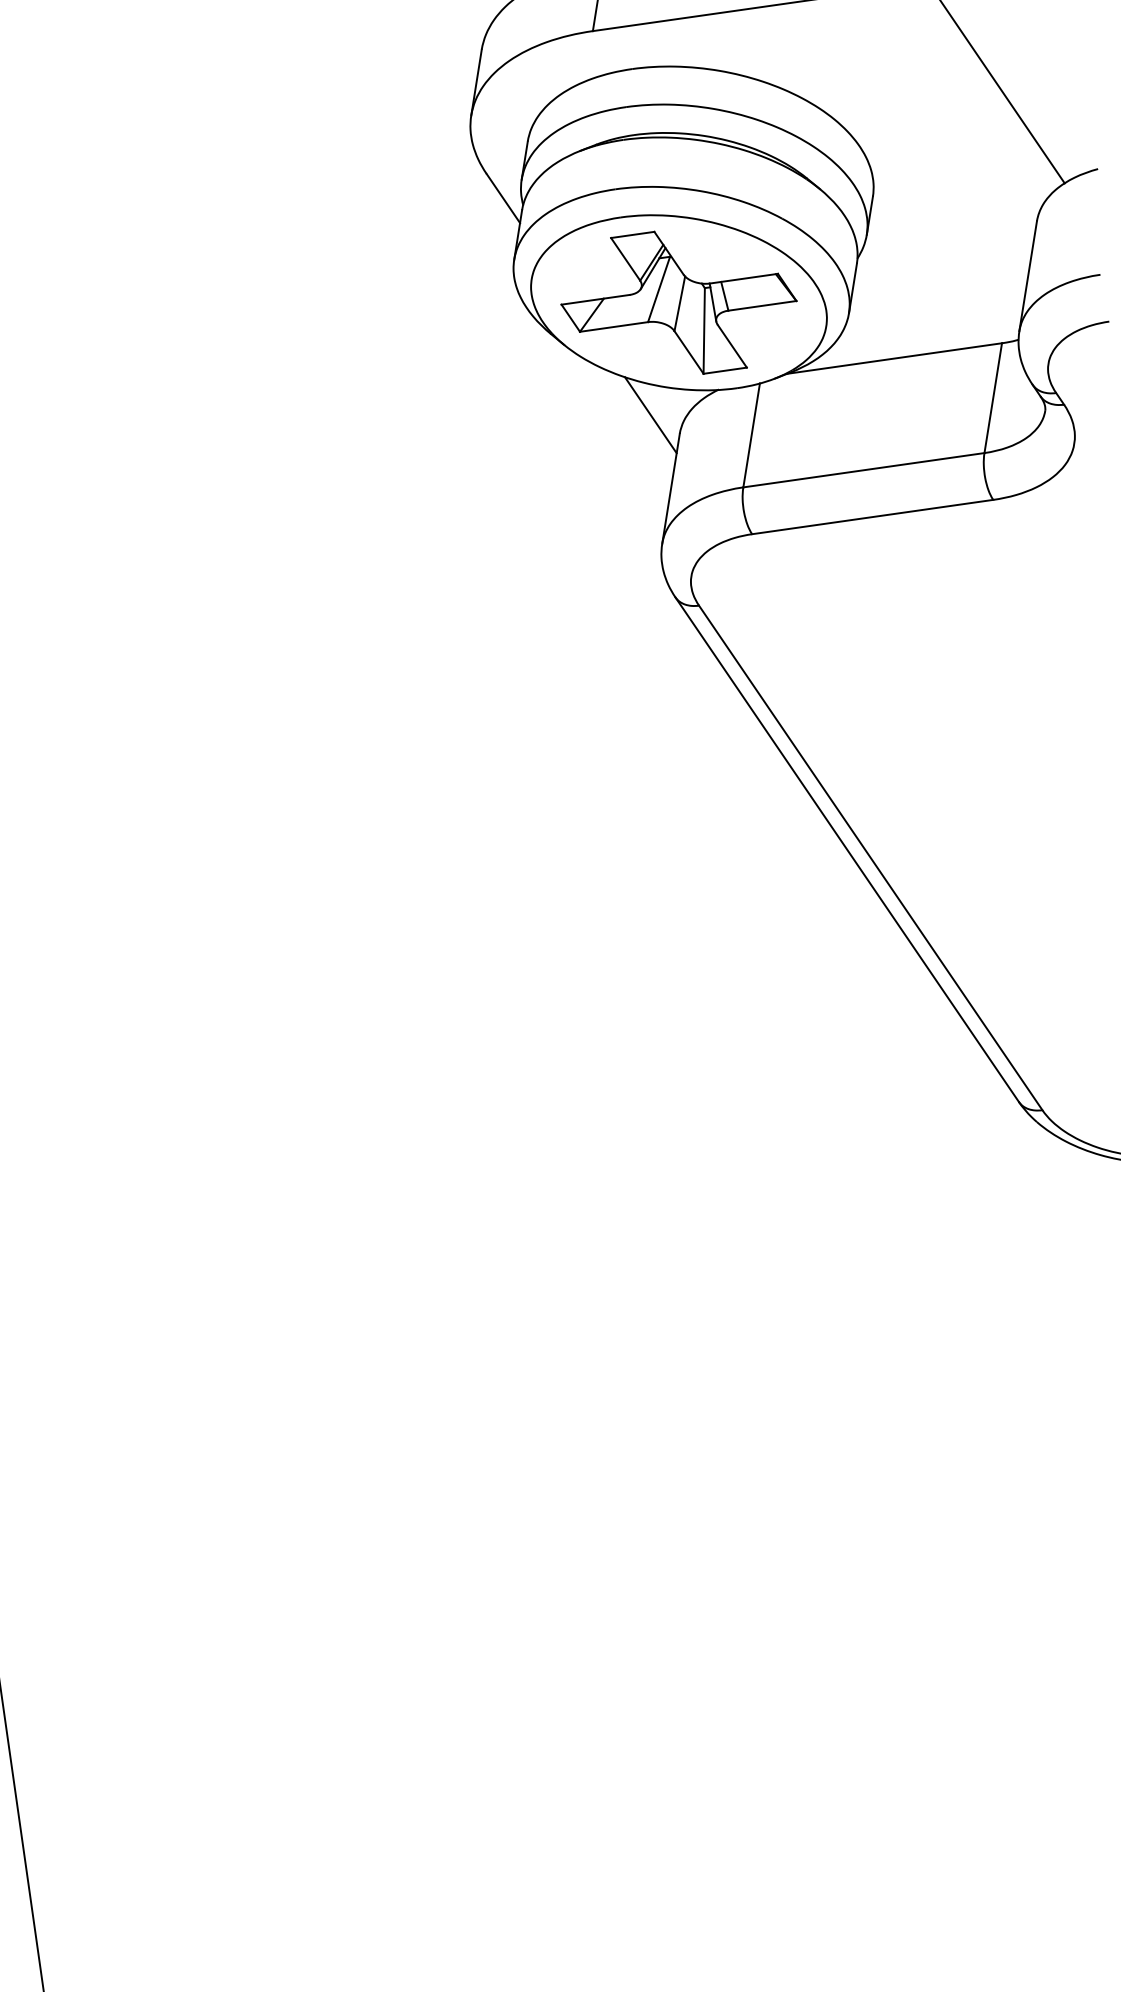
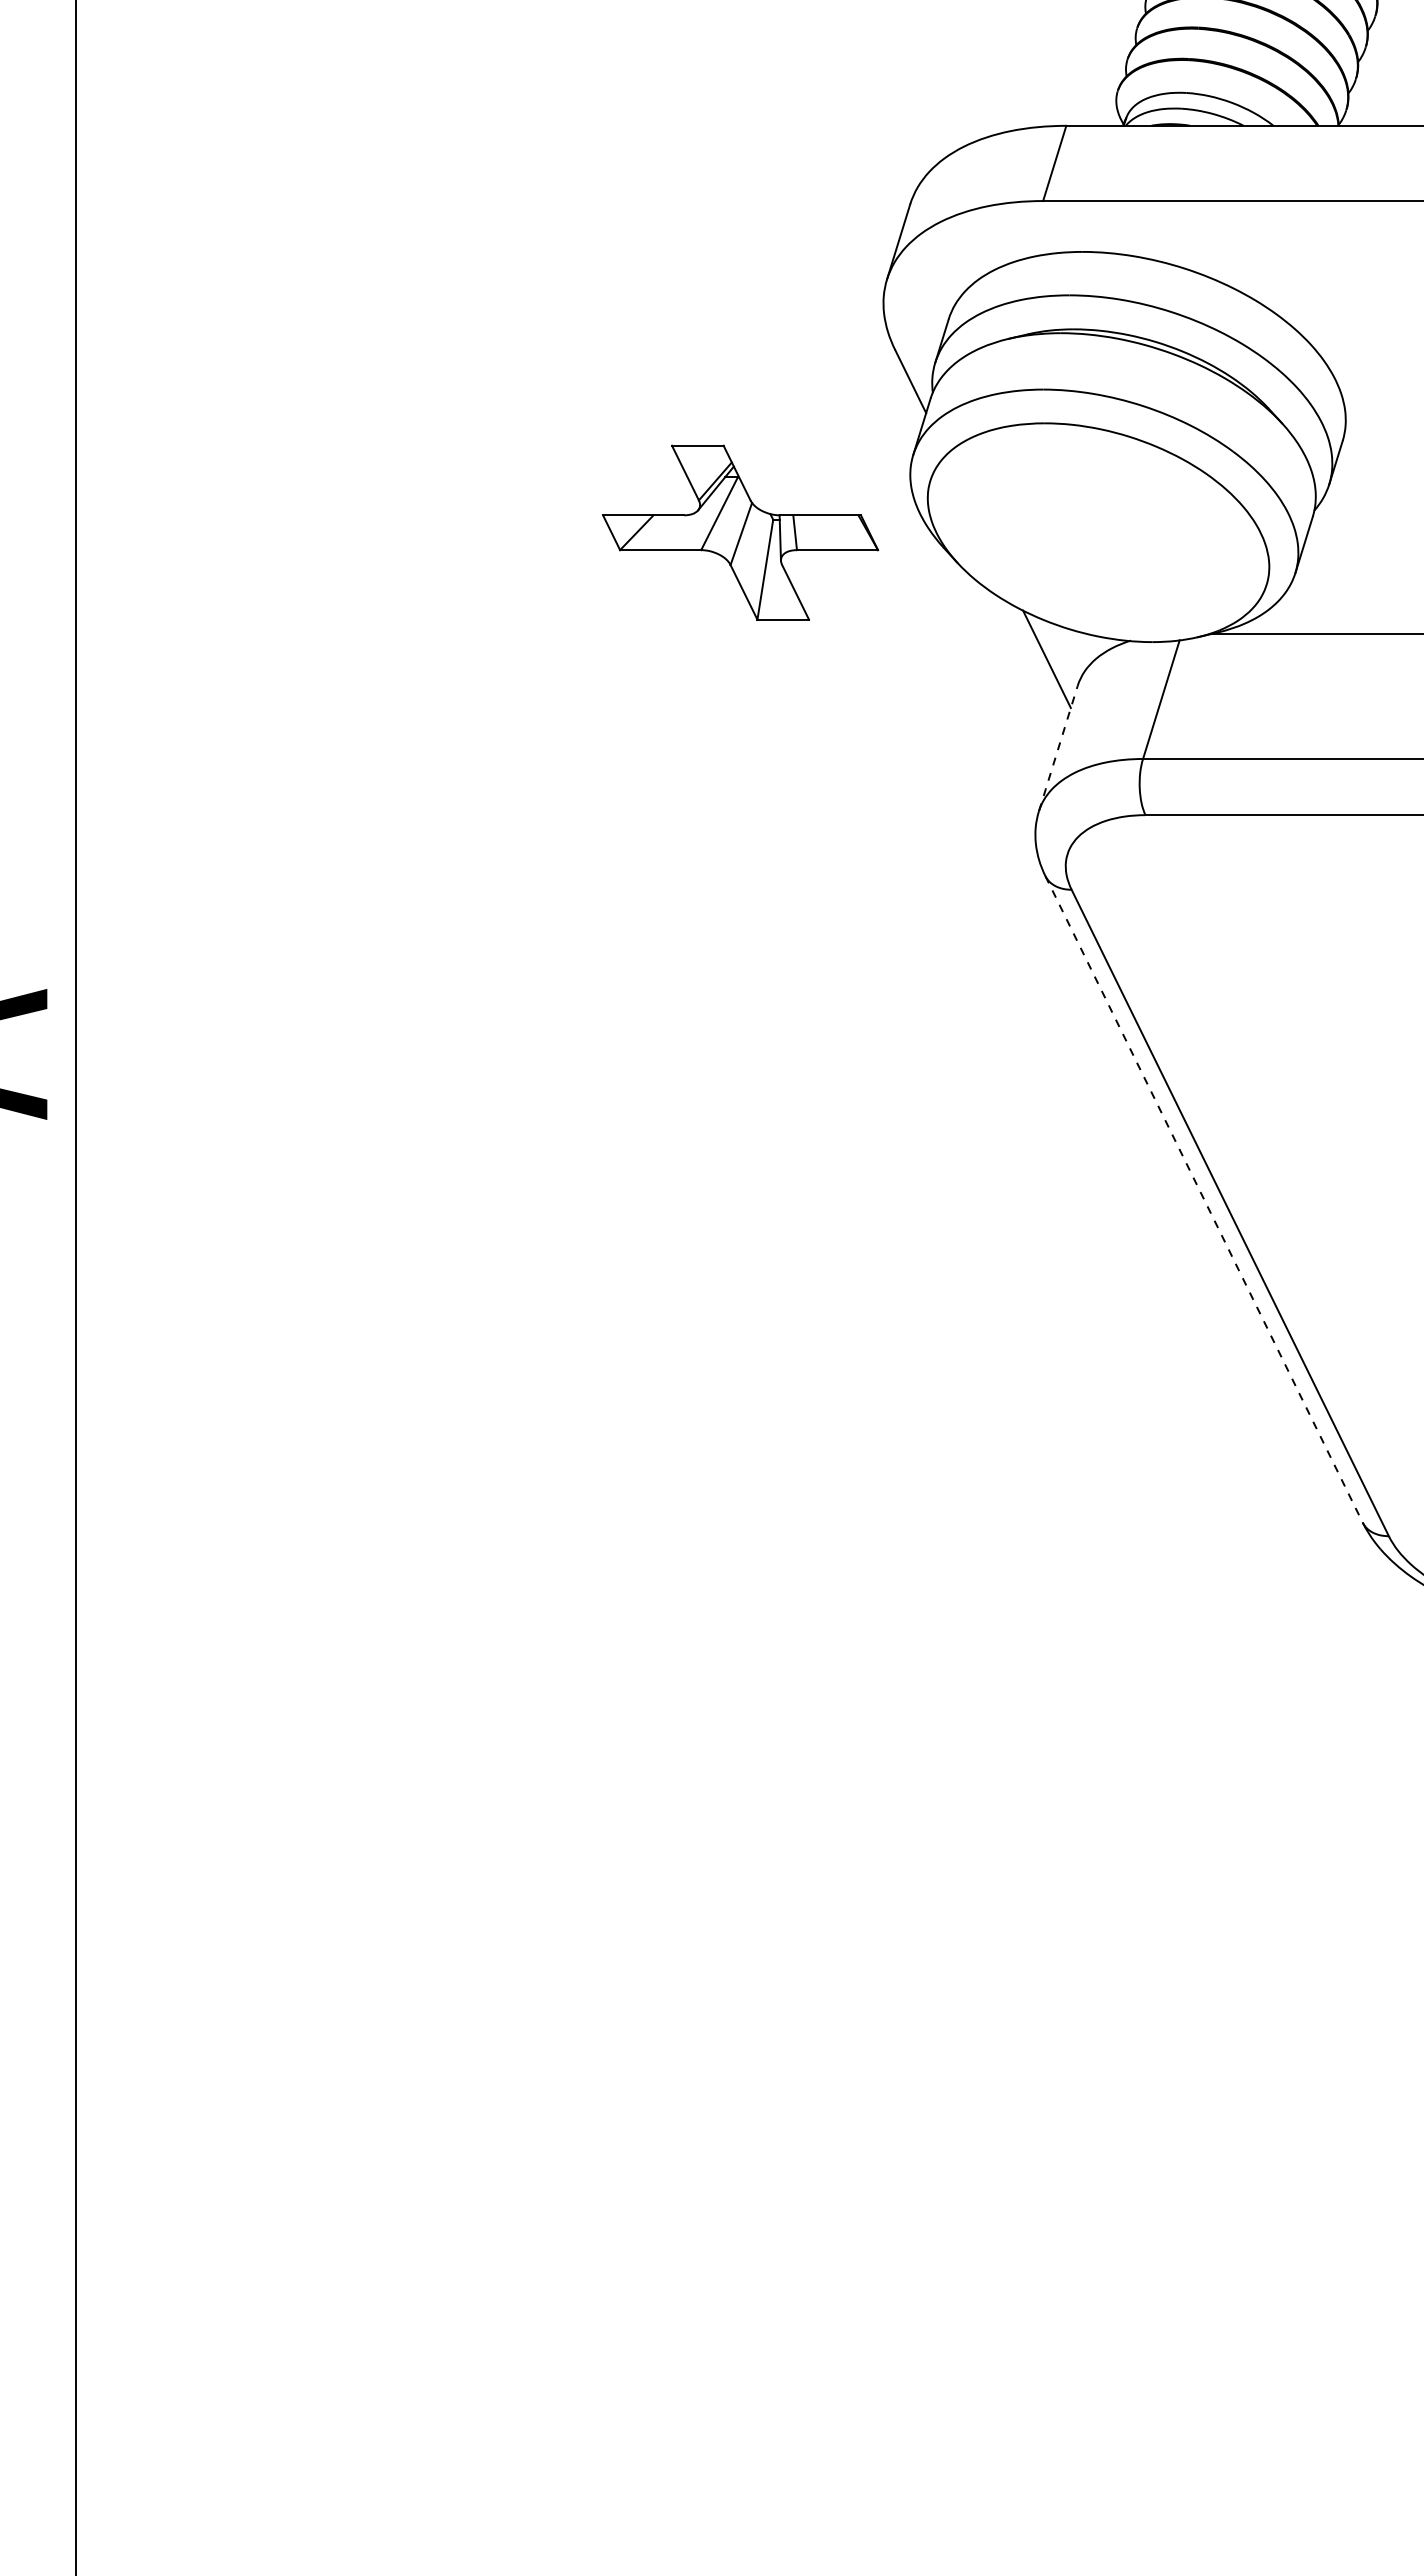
part: (678, 302) -> (740, 532), moved
line: (671, 488) -> (1058, 748), solid -> dashed
line: (847, 849) -> (1204, 1199), solid -> dashed

